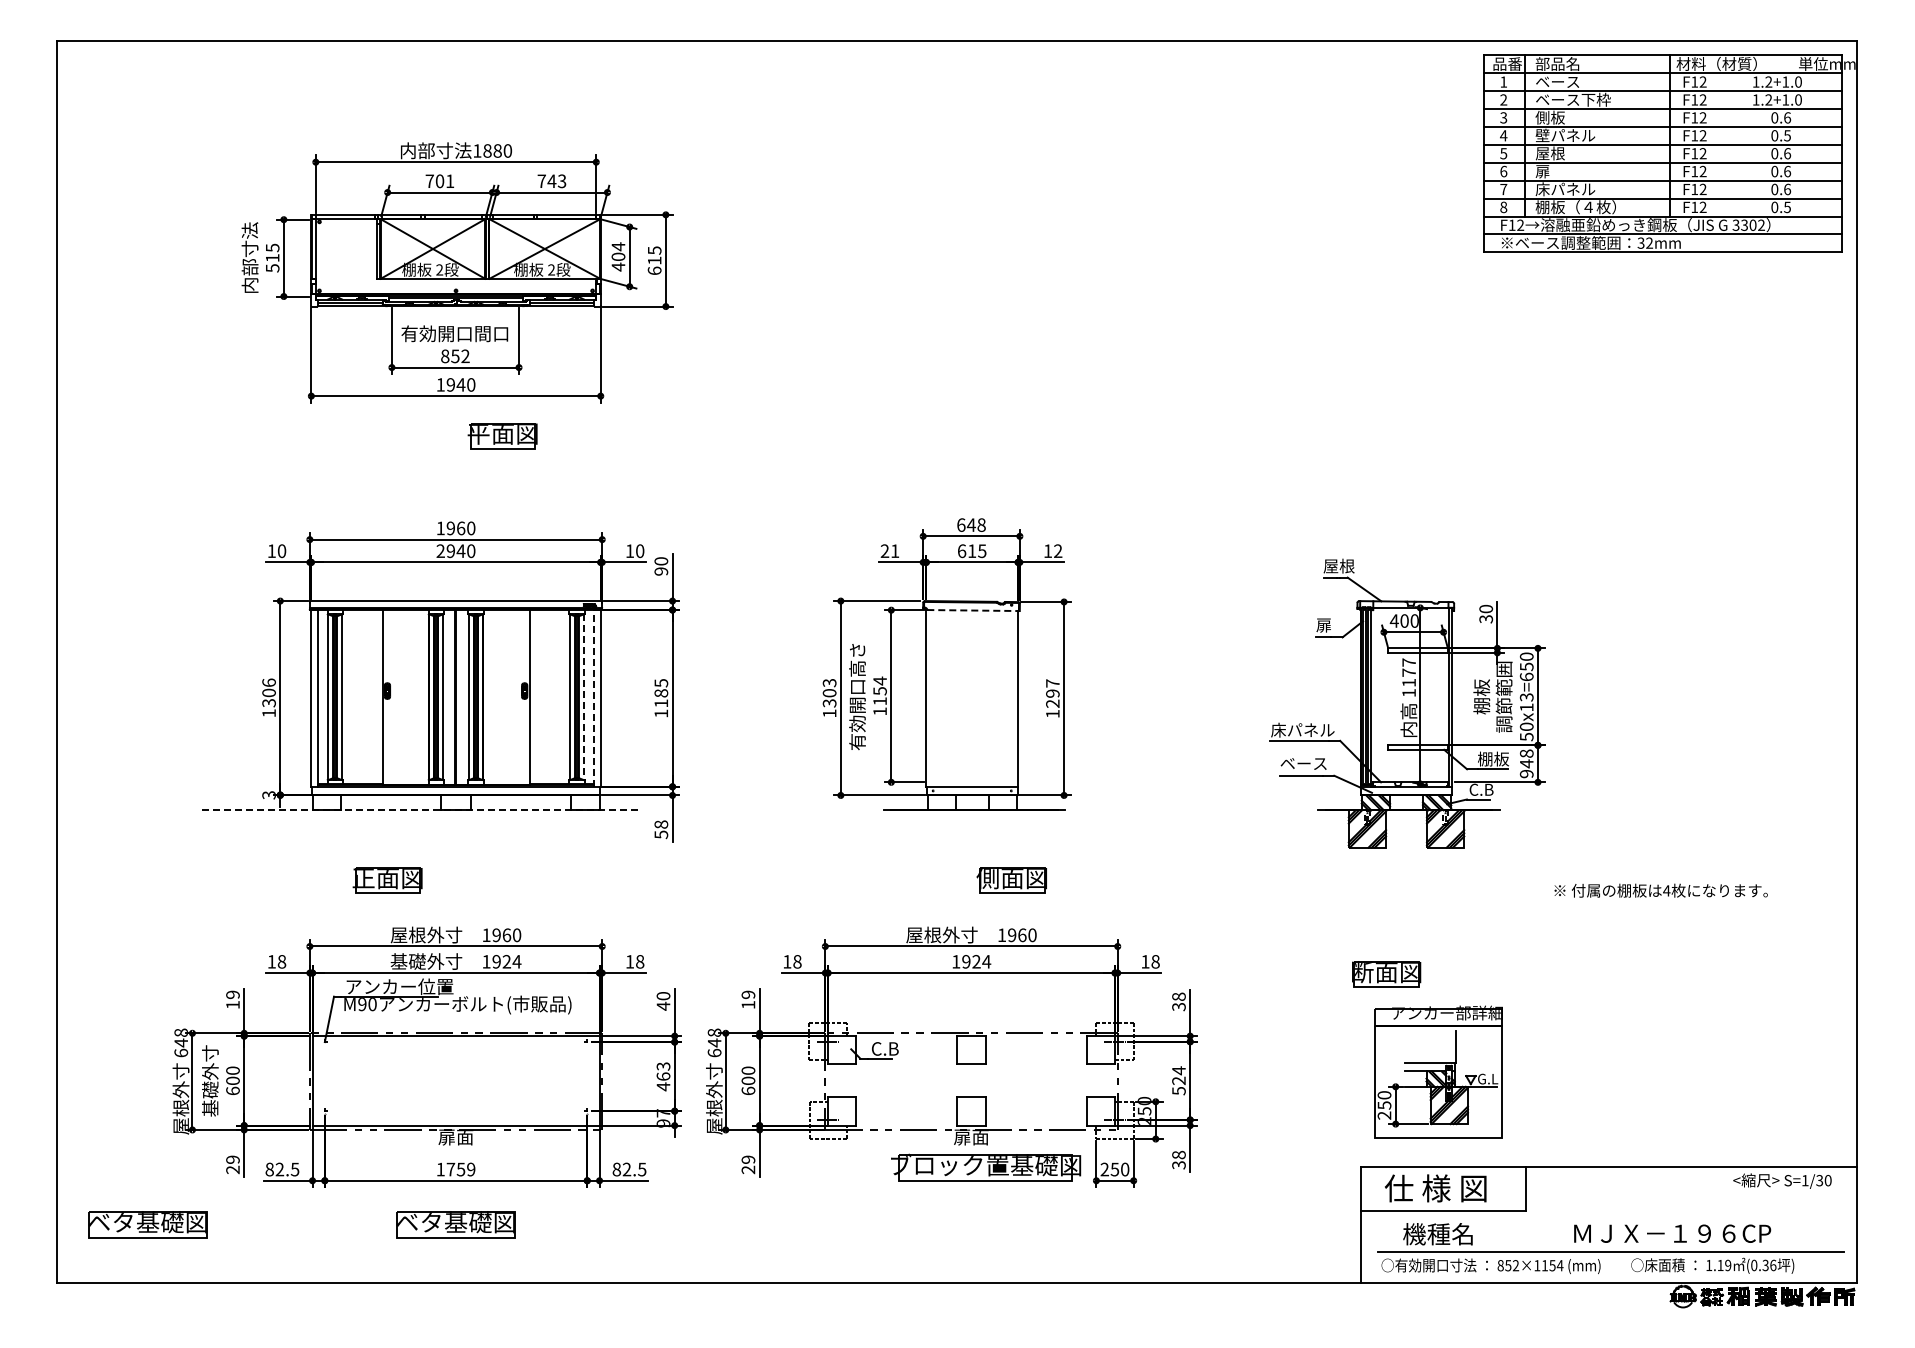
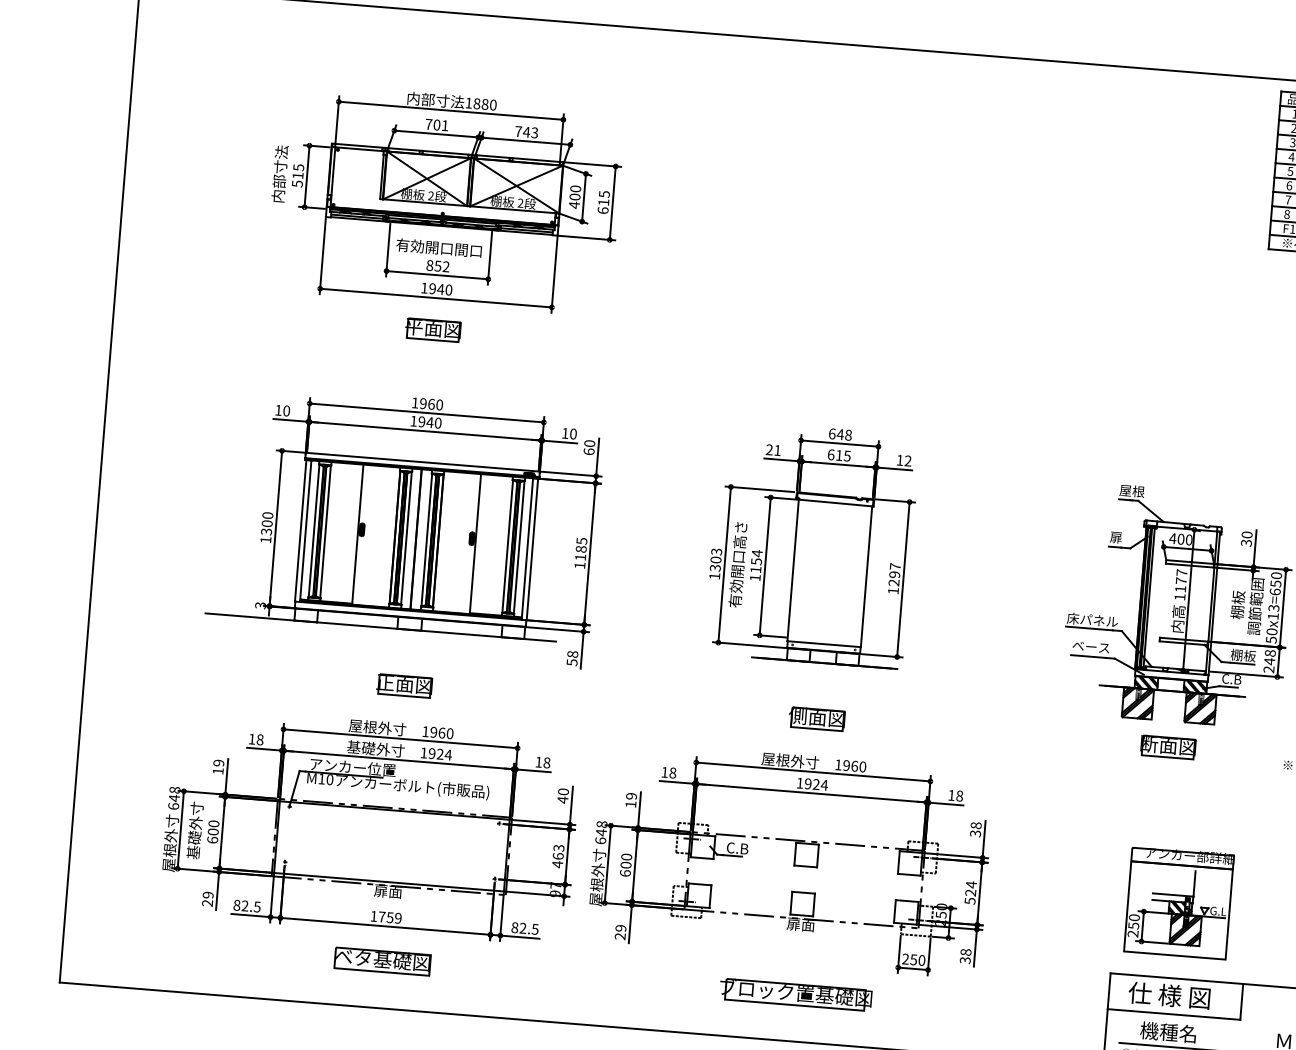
text: (618, 246) -> (575, 188), 404 -> 400
part: (502, 436) -> (432, 330), moved
text: (440, 550) -> (413, 420), 2940 -> 1940
text: (661, 571) -> (589, 451), 90 -> 60
line: (974, 610) -> (837, 503), dashed -> solid
text: (268, 682) -> (267, 515), 1306 -> 1300
line: (584, 697) -> (519, 547), dashed -> solid
line: (594, 697) -> (527, 548), dashed -> solid
text: (1526, 773) -> (1268, 669), 948 -> 248
line: (420, 810) -> (380, 627), dashed -> solid
part: (387, 880) -> (404, 685), moved
part: (1011, 880) -> (816, 719), moved
part: (1386, 974) -> (1168, 747), moved
text: (362, 1004) -> (321, 779), M90 -> M10
part: (986, 1167) -> (796, 994), moved
part: (147, 1224) -> (135, 941), removed

